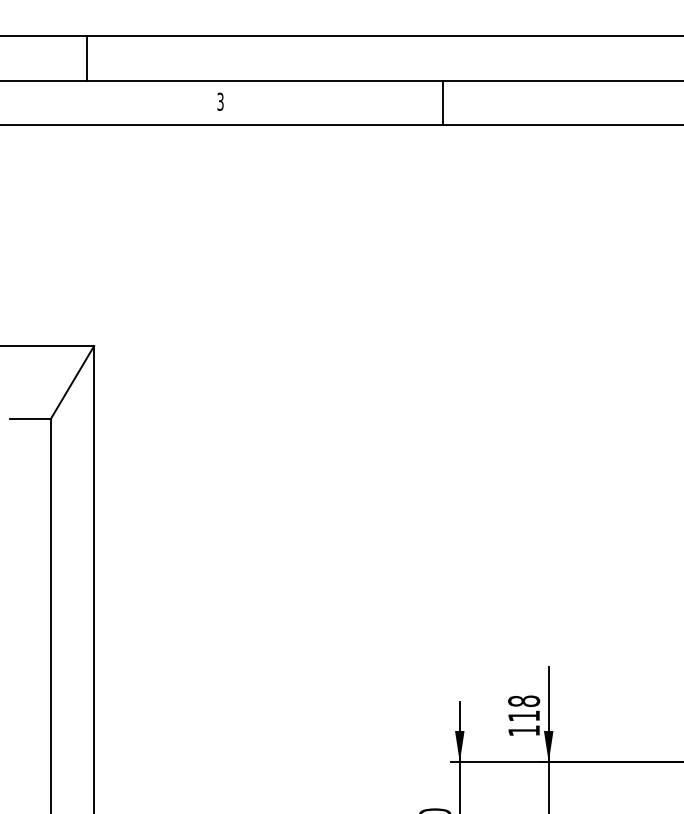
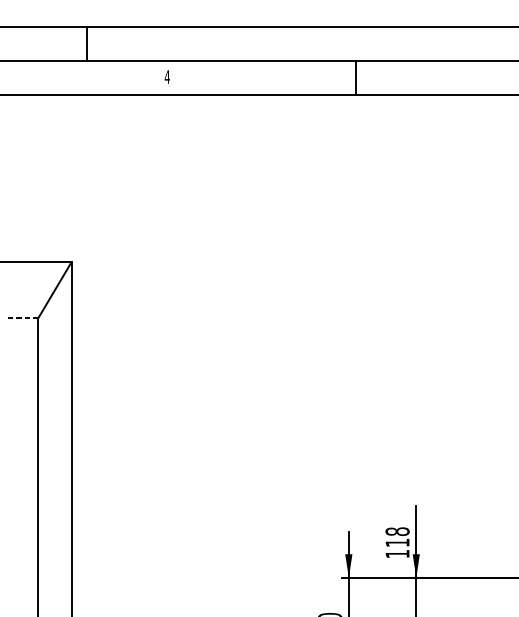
line: (87, 58) -> (86, 44), moved
text: (220, 101) -> (167, 76), 3 -> 4
line: (442, 102) -> (356, 77), moved
line: (29, 419) -> (22, 317), solid -> dashed

